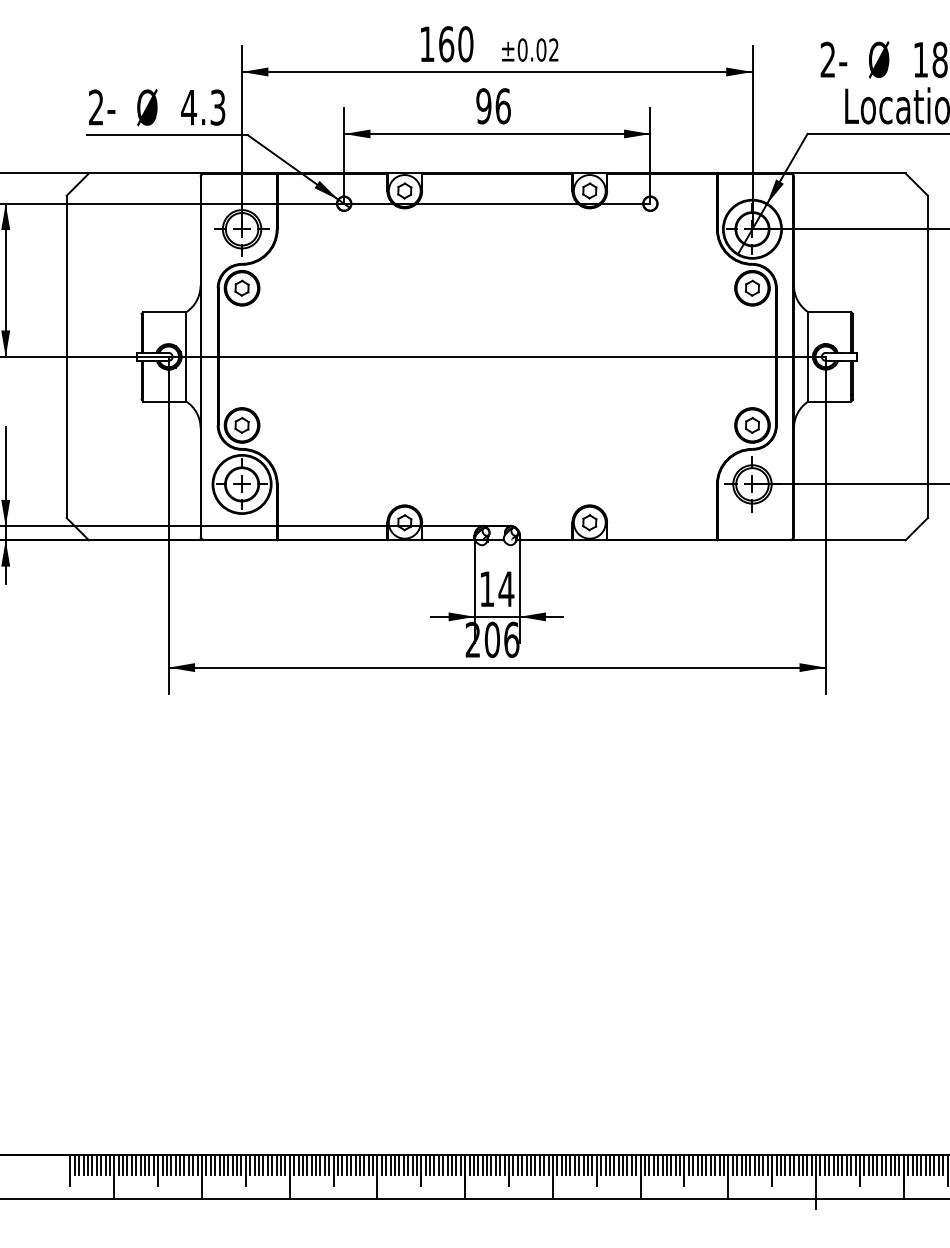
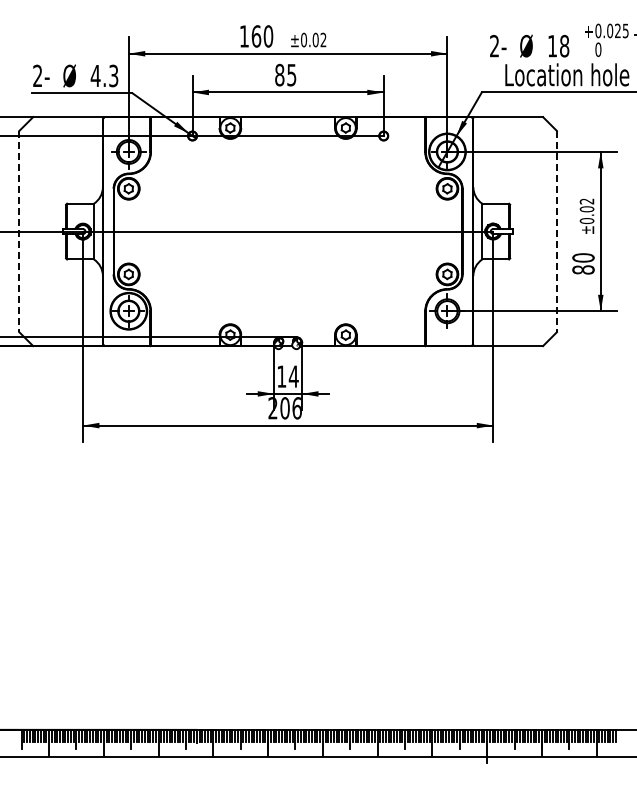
text: (493, 105) -> (285, 74), 96 -> 85
line: (66, 356) -> (19, 231), solid -> dashed
line: (927, 356) -> (556, 231), solid -> dashed

